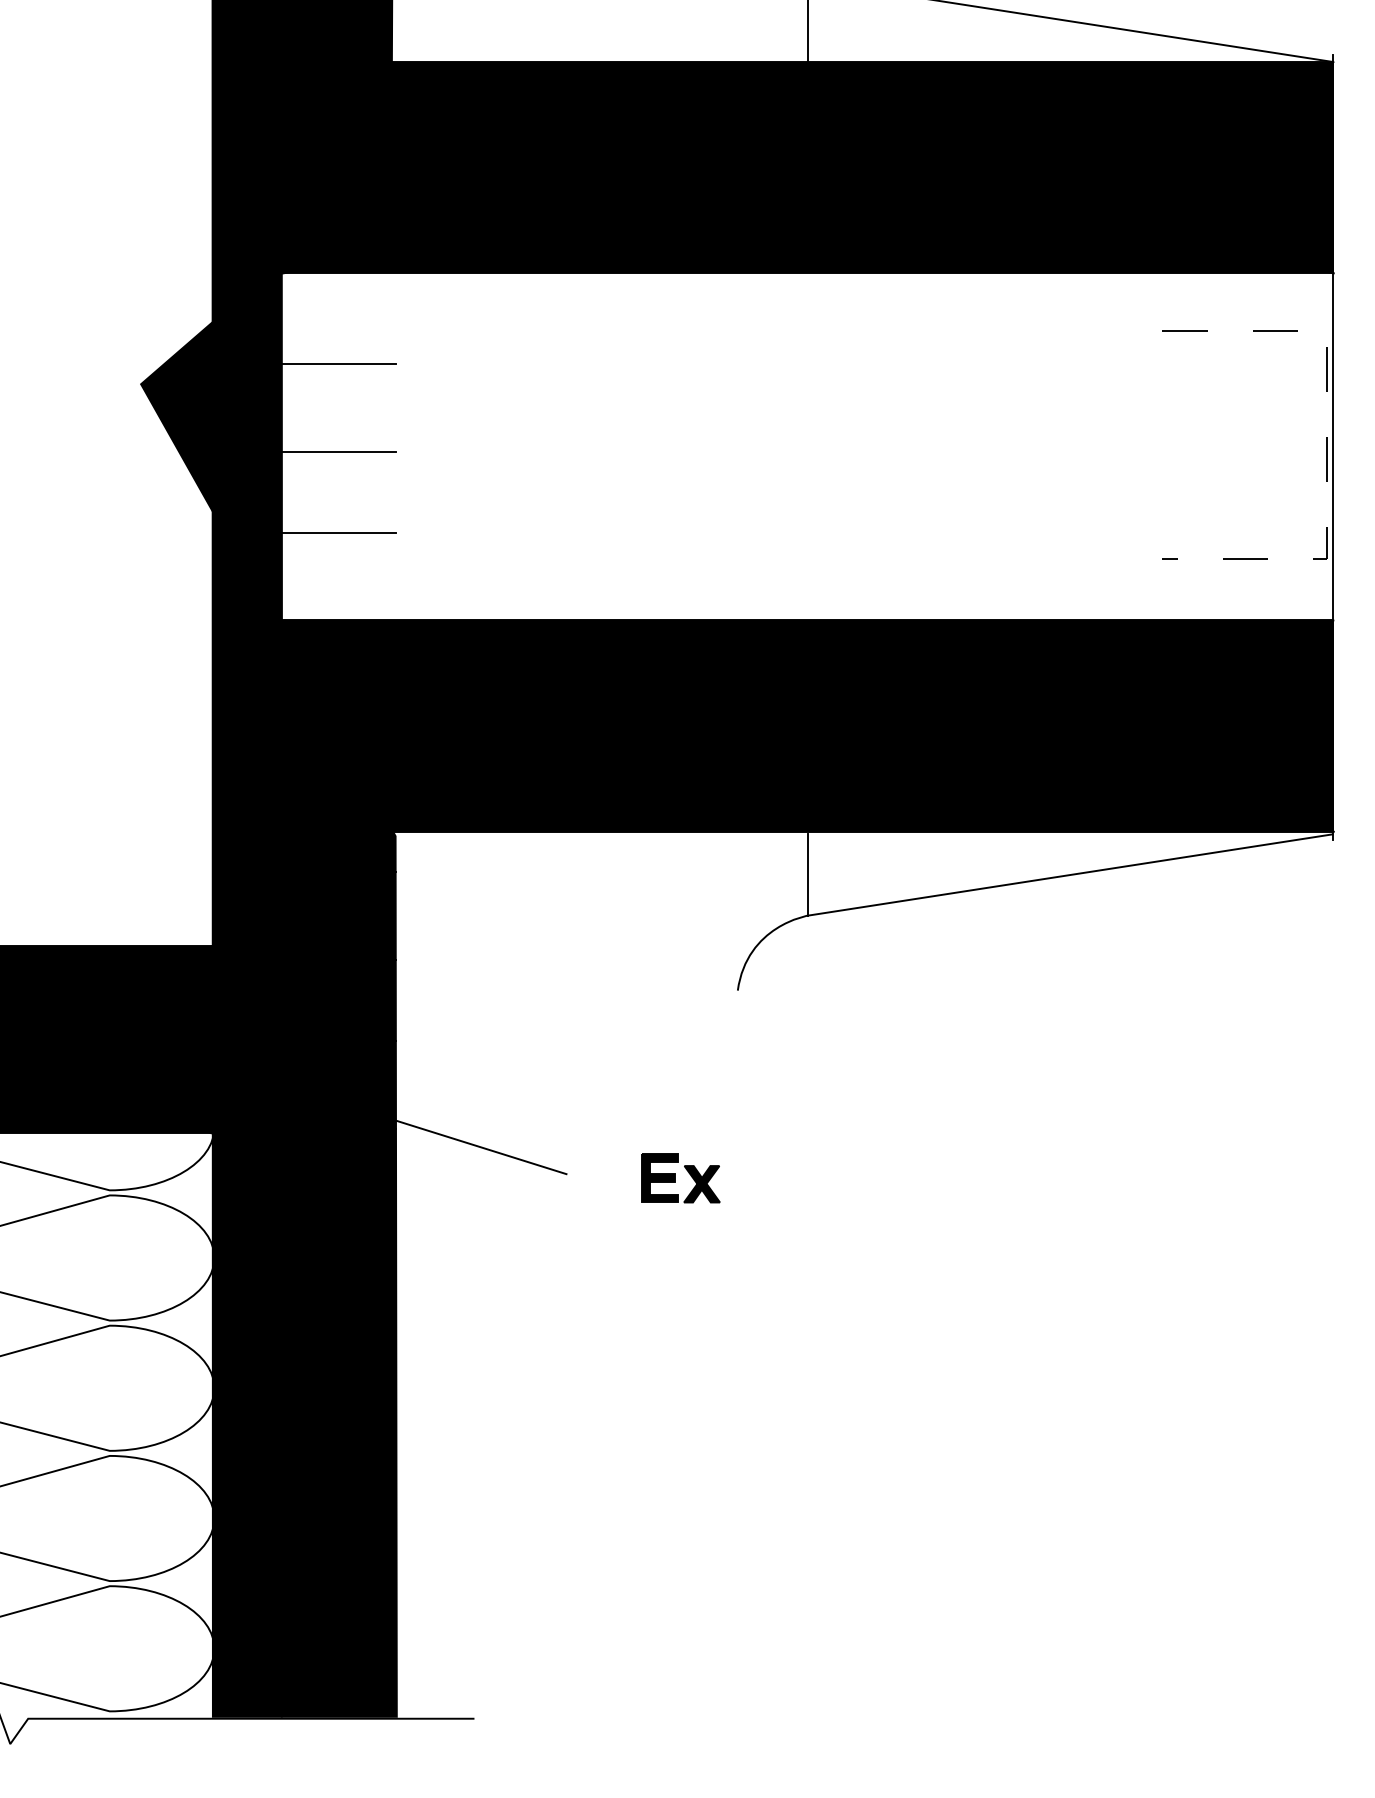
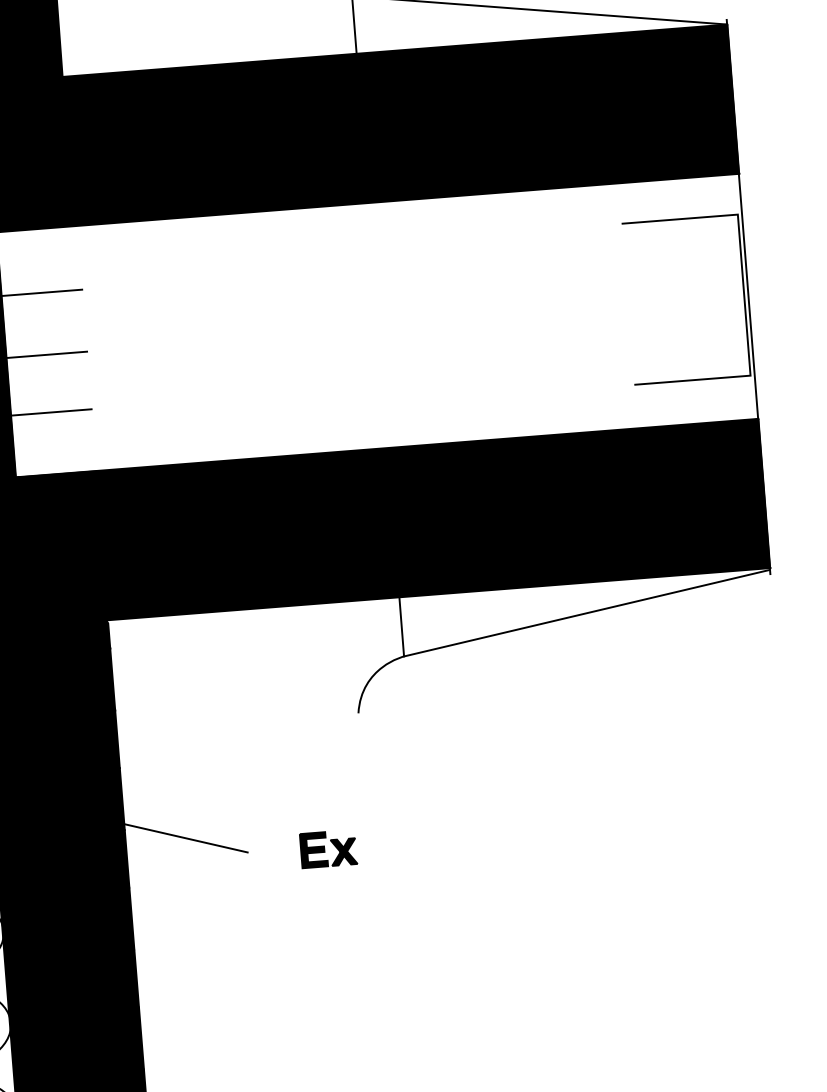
line: (1327, 445) -> (744, 295), dashed -> solid

